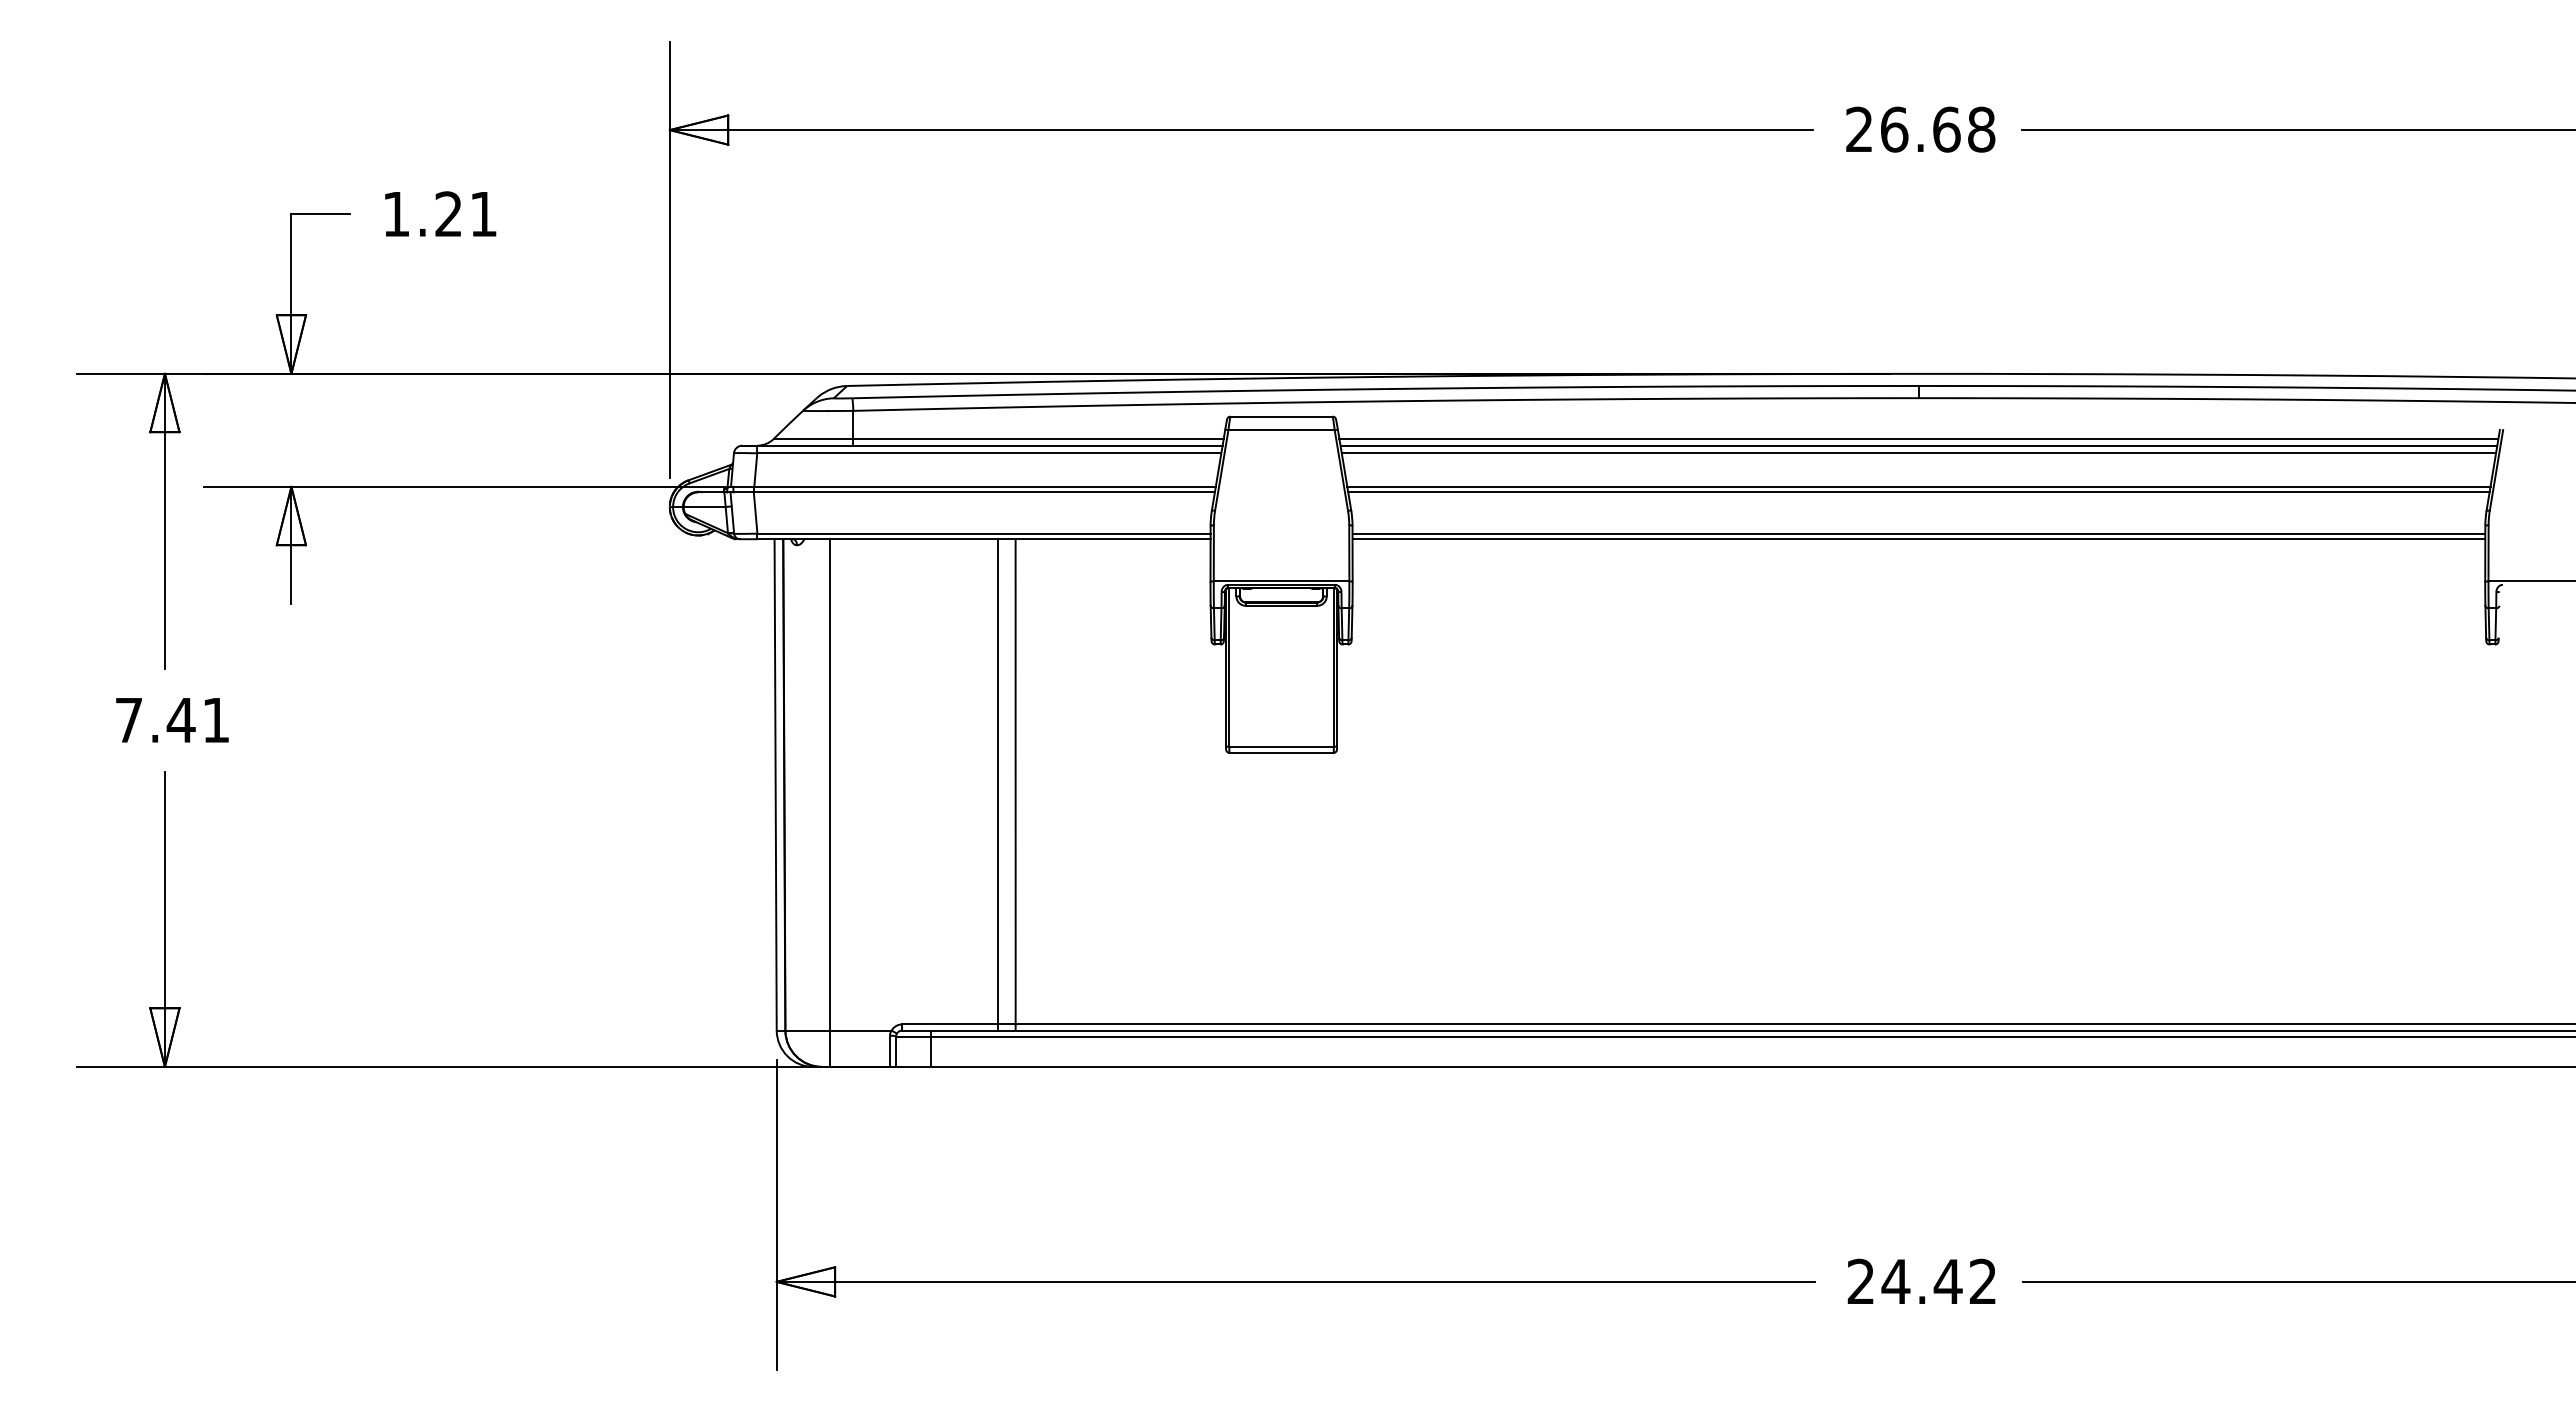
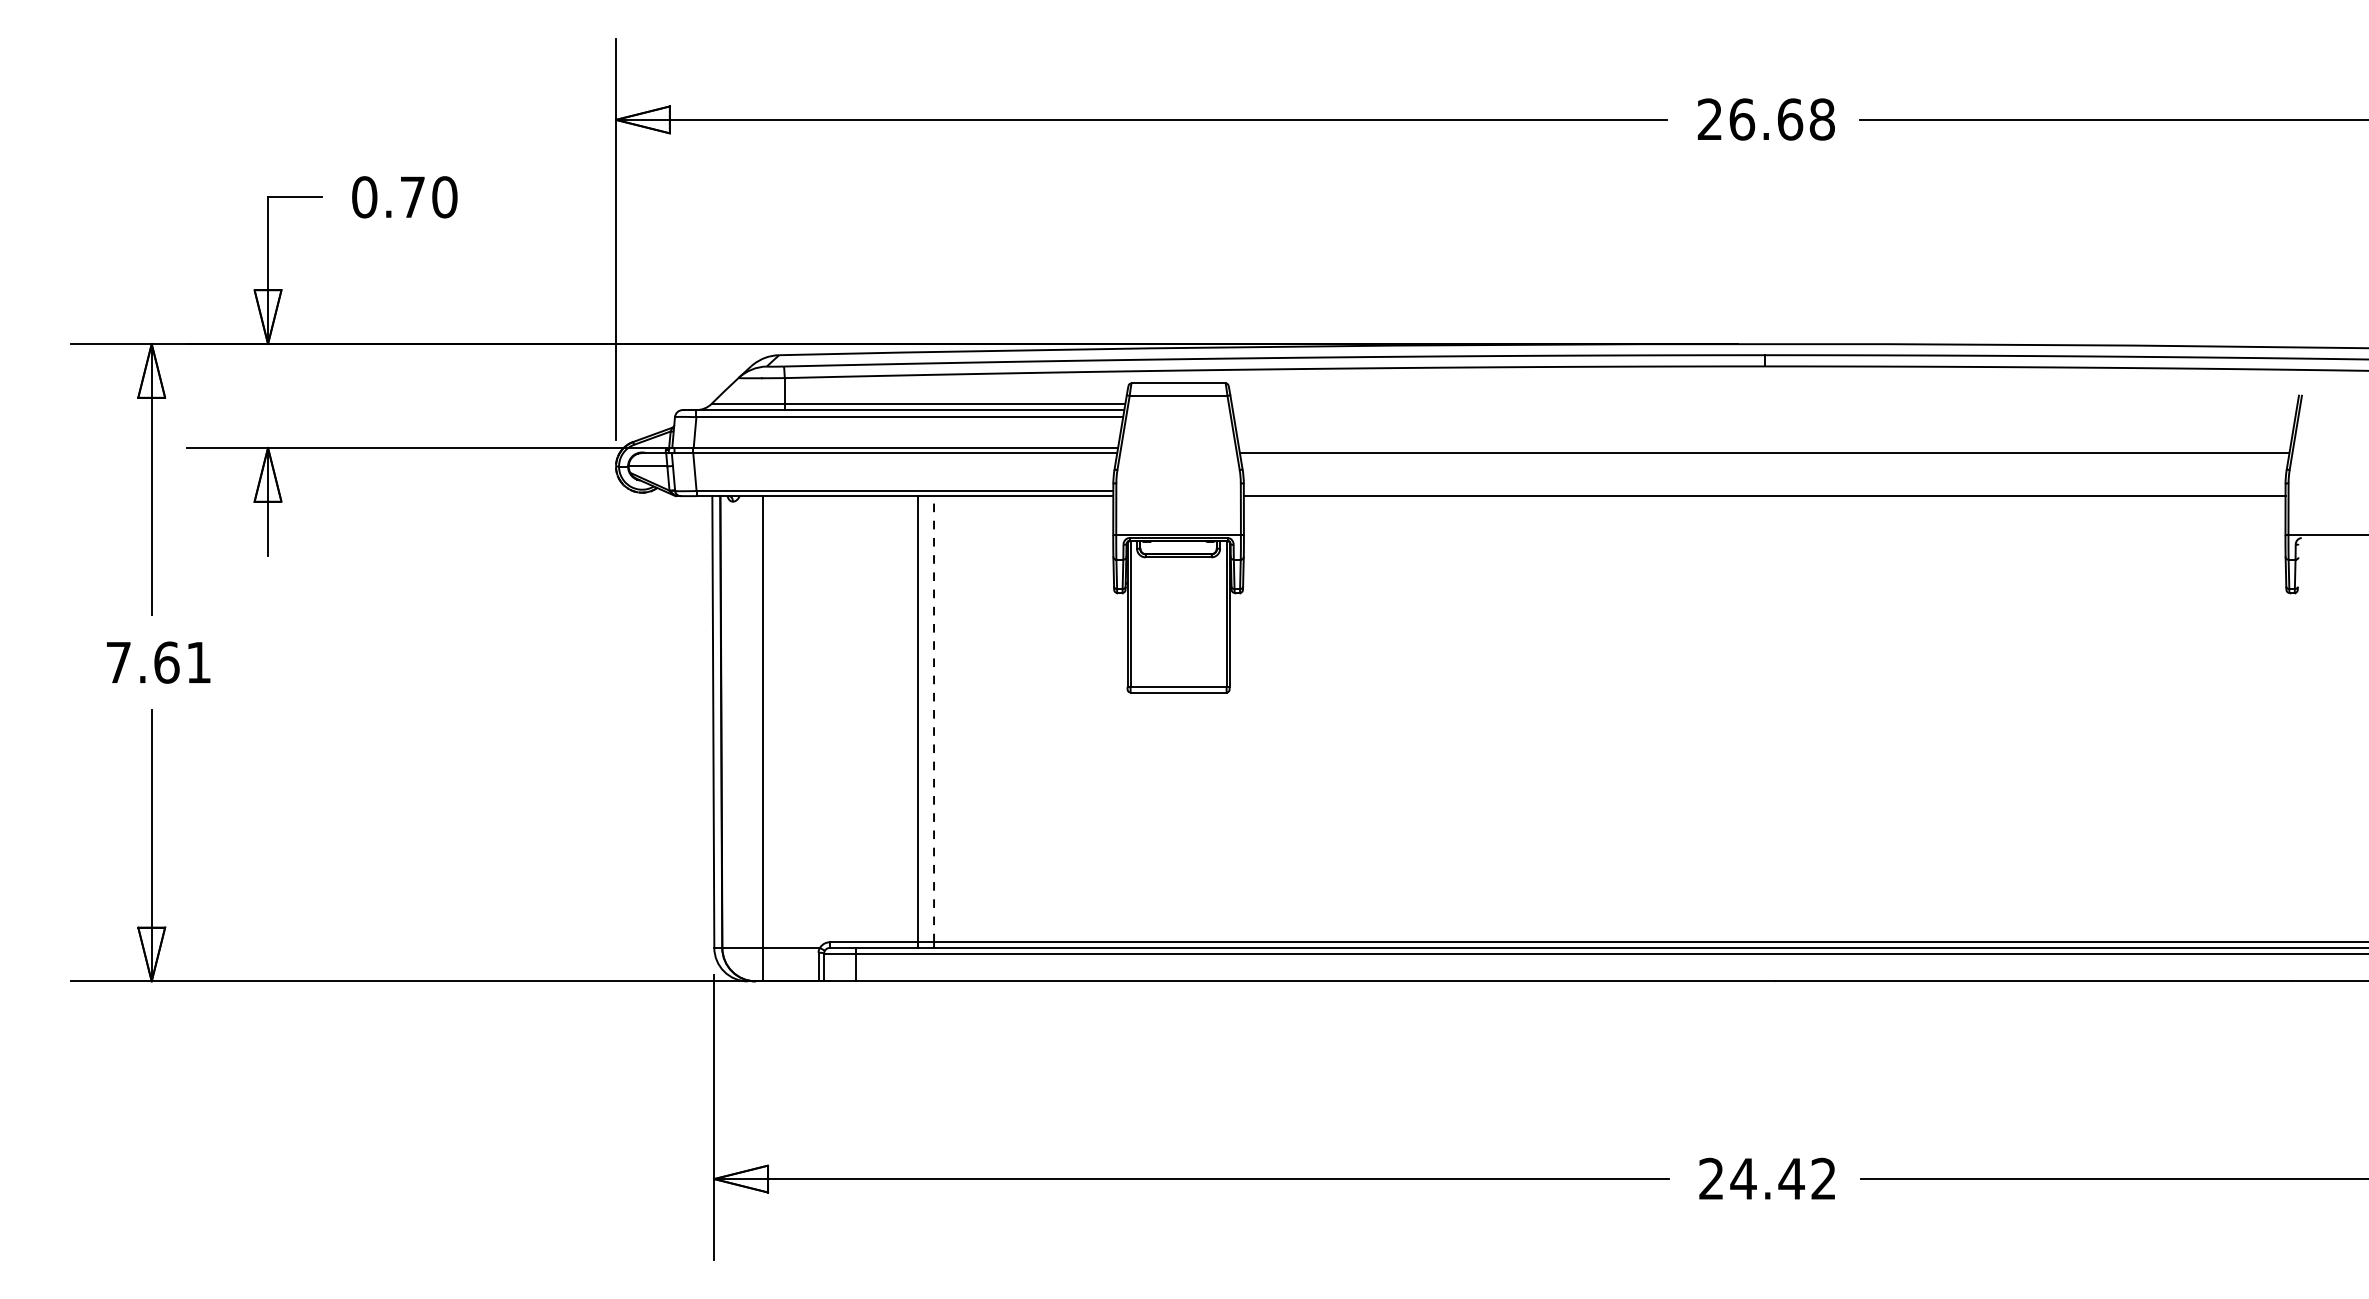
text: (439, 214) -> (404, 197), 1.21 -> 0.70
line: (1918, 438) -> (1764, 403), removed
line: (1918, 445) -> (1764, 409), removed
line: (1918, 453) -> (1764, 417), removed
line: (1918, 486) -> (1764, 447), removed
line: (1918, 533) -> (1764, 490), removed
text: (180, 720) -> (166, 662), 7.41 -> 7.61
line: (1015, 781) -> (933, 718), solid -> dashed

